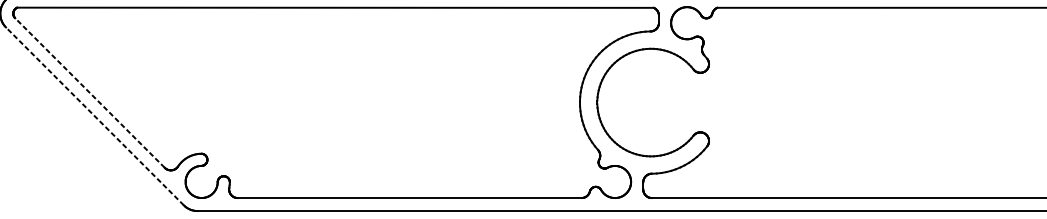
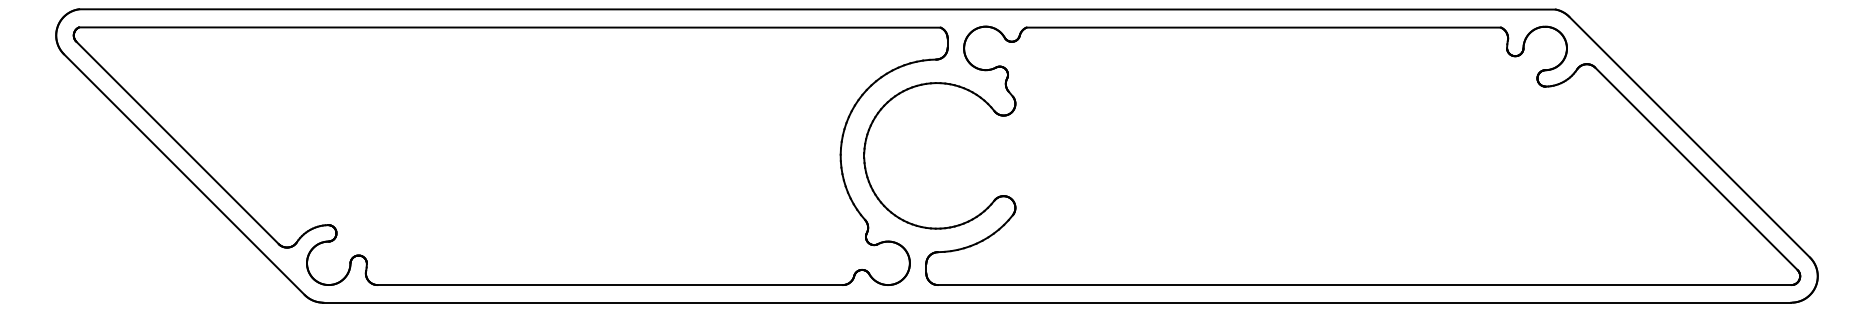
line: (89, 92) -> (177, 142), dashed -> solid
line: (94, 116) -> (183, 174), dashed -> solid

